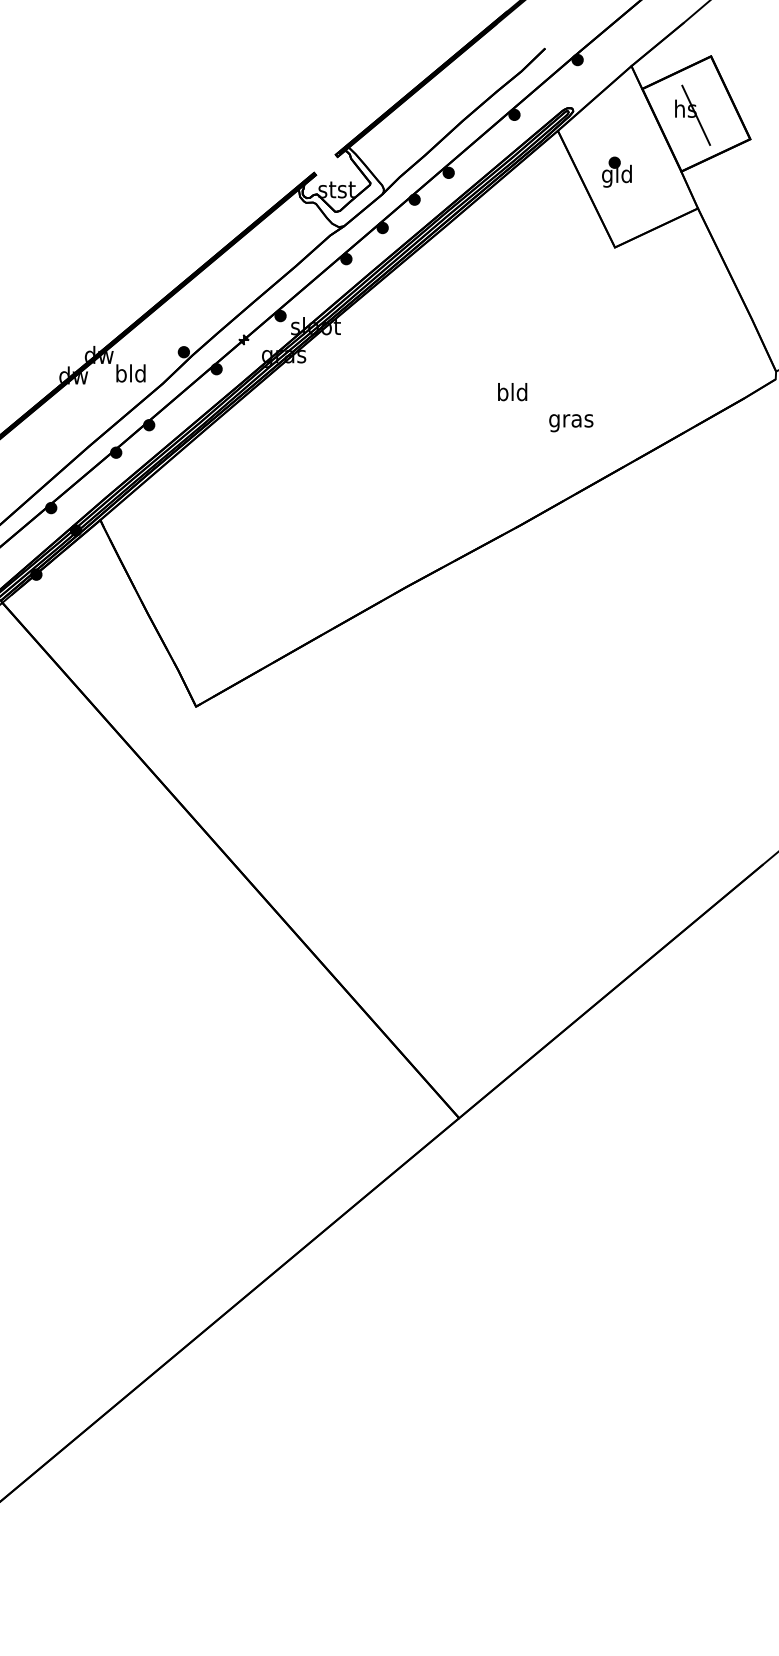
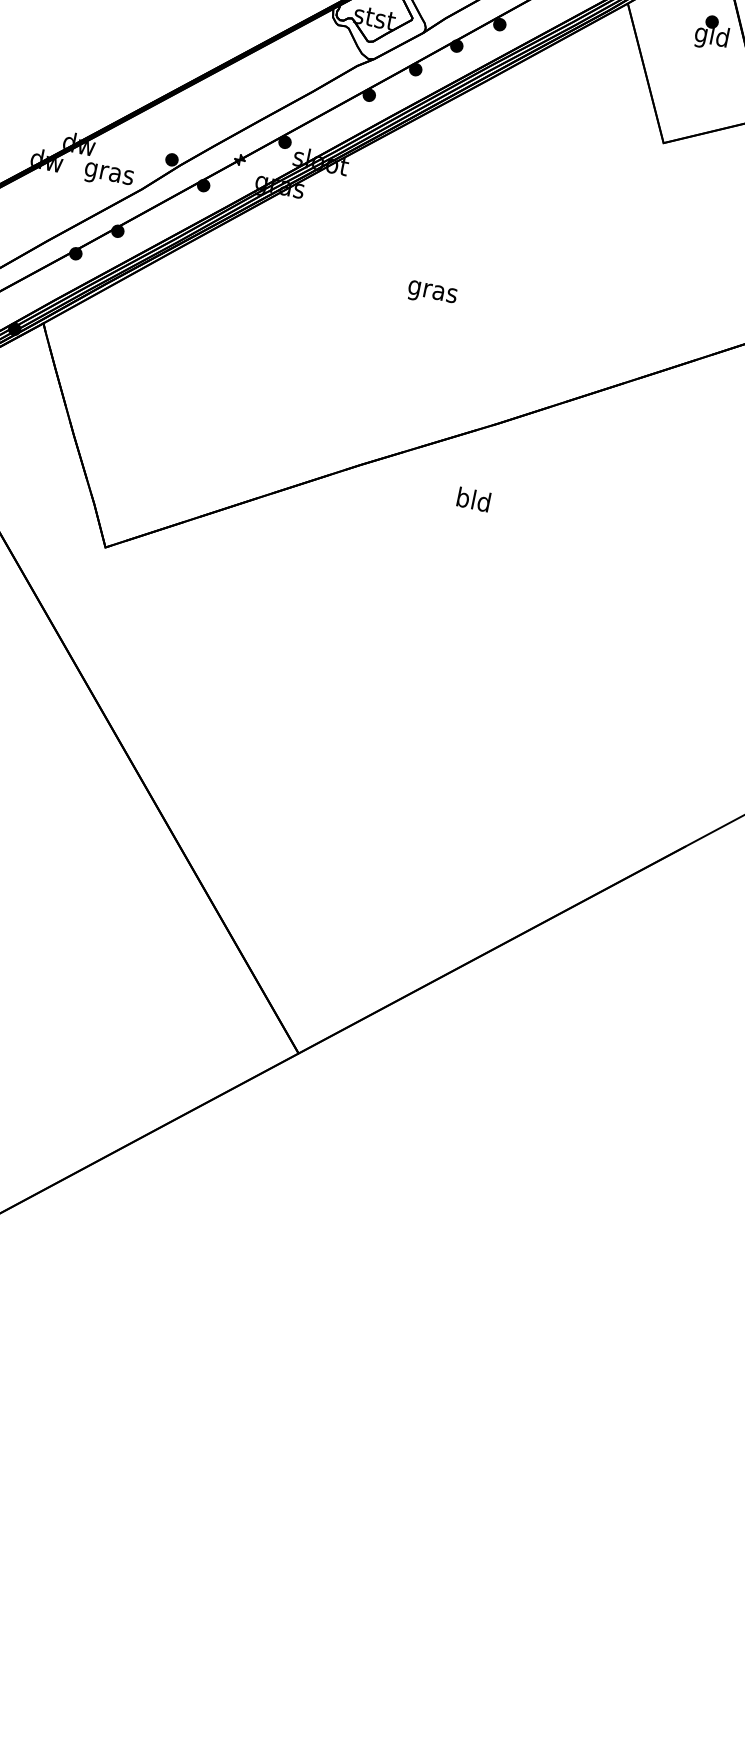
part: (616, 171) -> (712, 31), moved
text: (131, 375) -> (109, 173), bld -> gras
text: (512, 392) -> (473, 500), moved
text: (571, 423) -> (432, 294), moved

